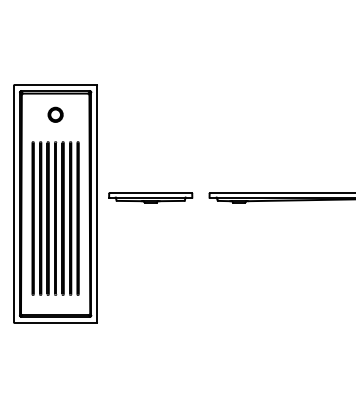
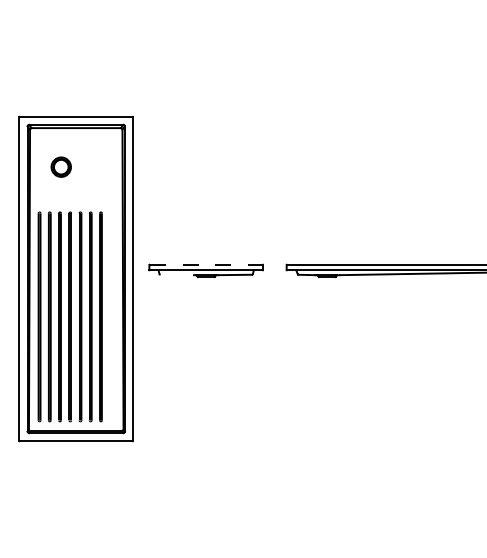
part: (55, 114) -> (60, 166), moved
line: (150, 193) -> (206, 264), solid -> dashed
line: (129, 200) -> (177, 274), removed
part: (55, 218) -> (69, 316), moved

